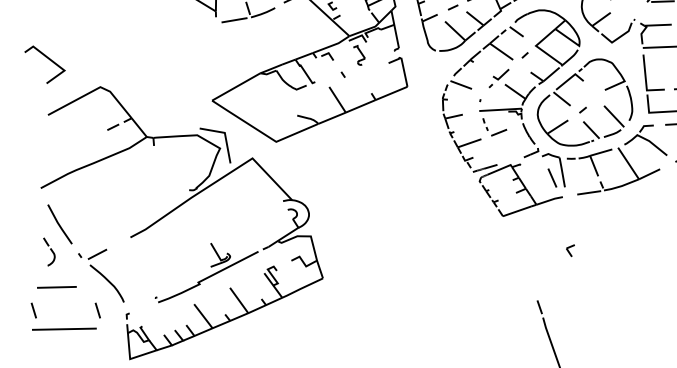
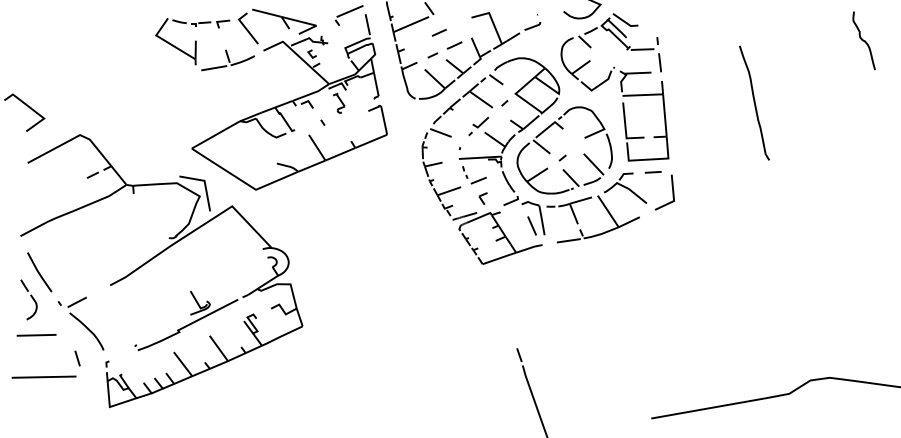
part: (569, 250) -> (482, 198), moved
part: (48, 251) -> (28, 299), size x1.43
line: (33, 310) -> (13, 358), removed

